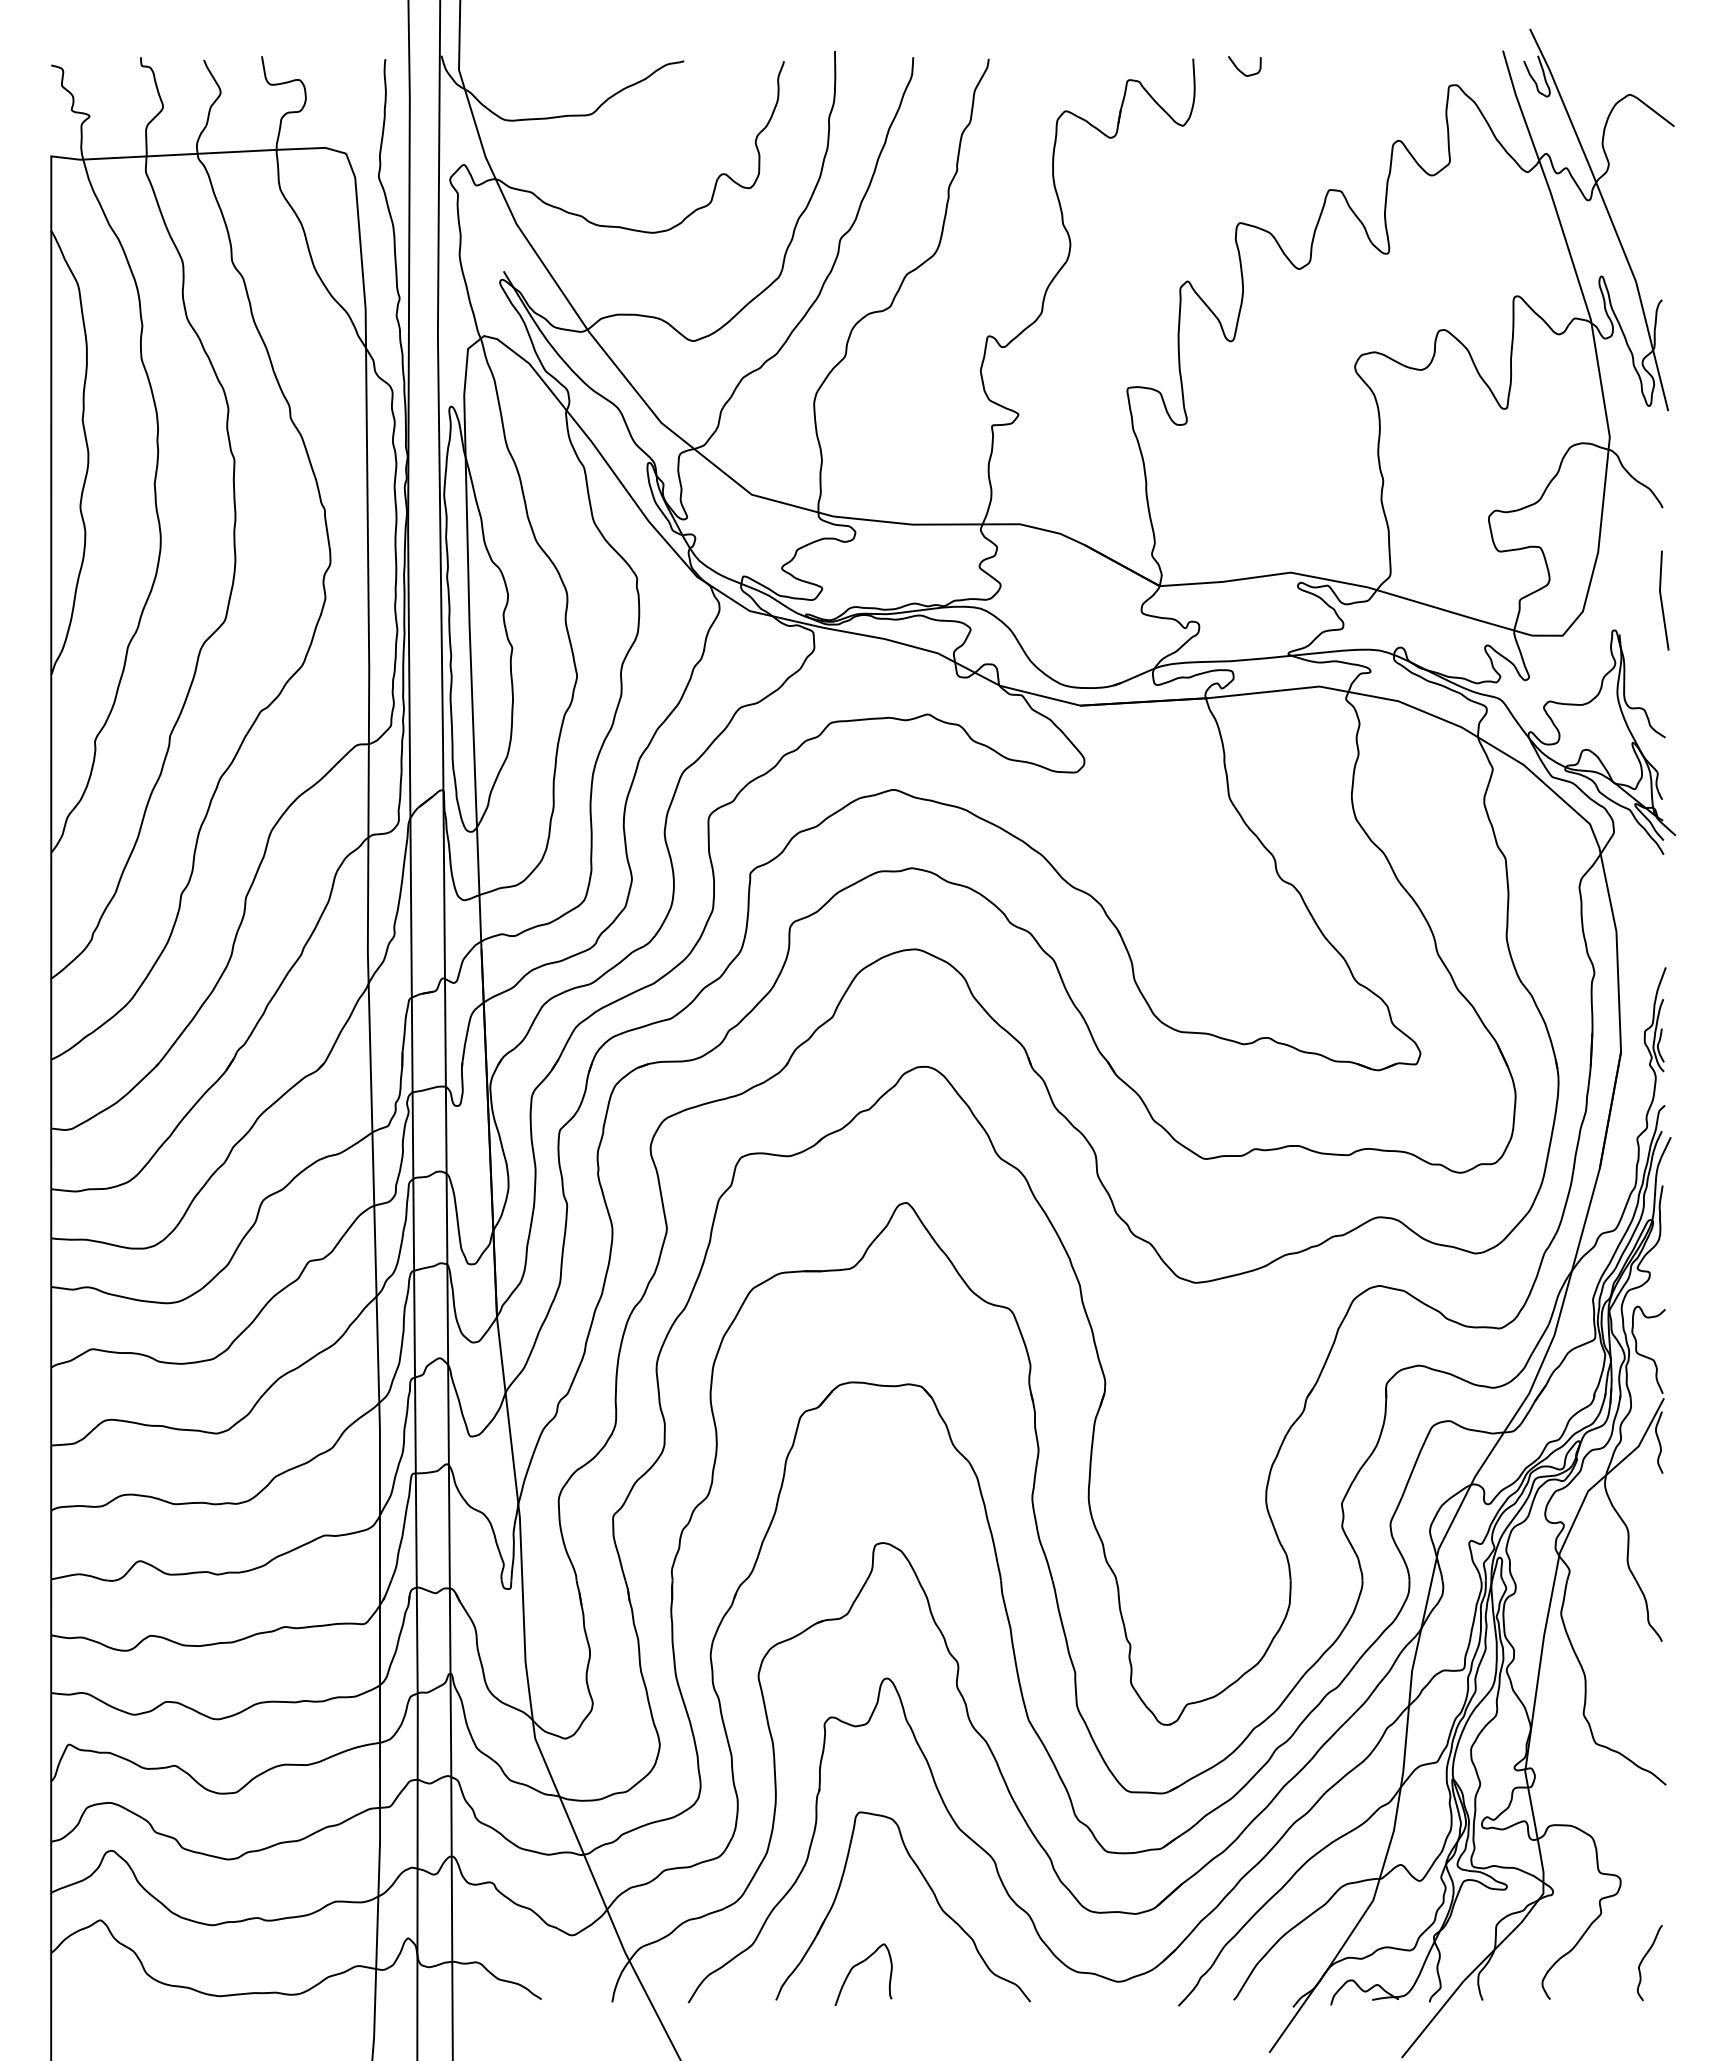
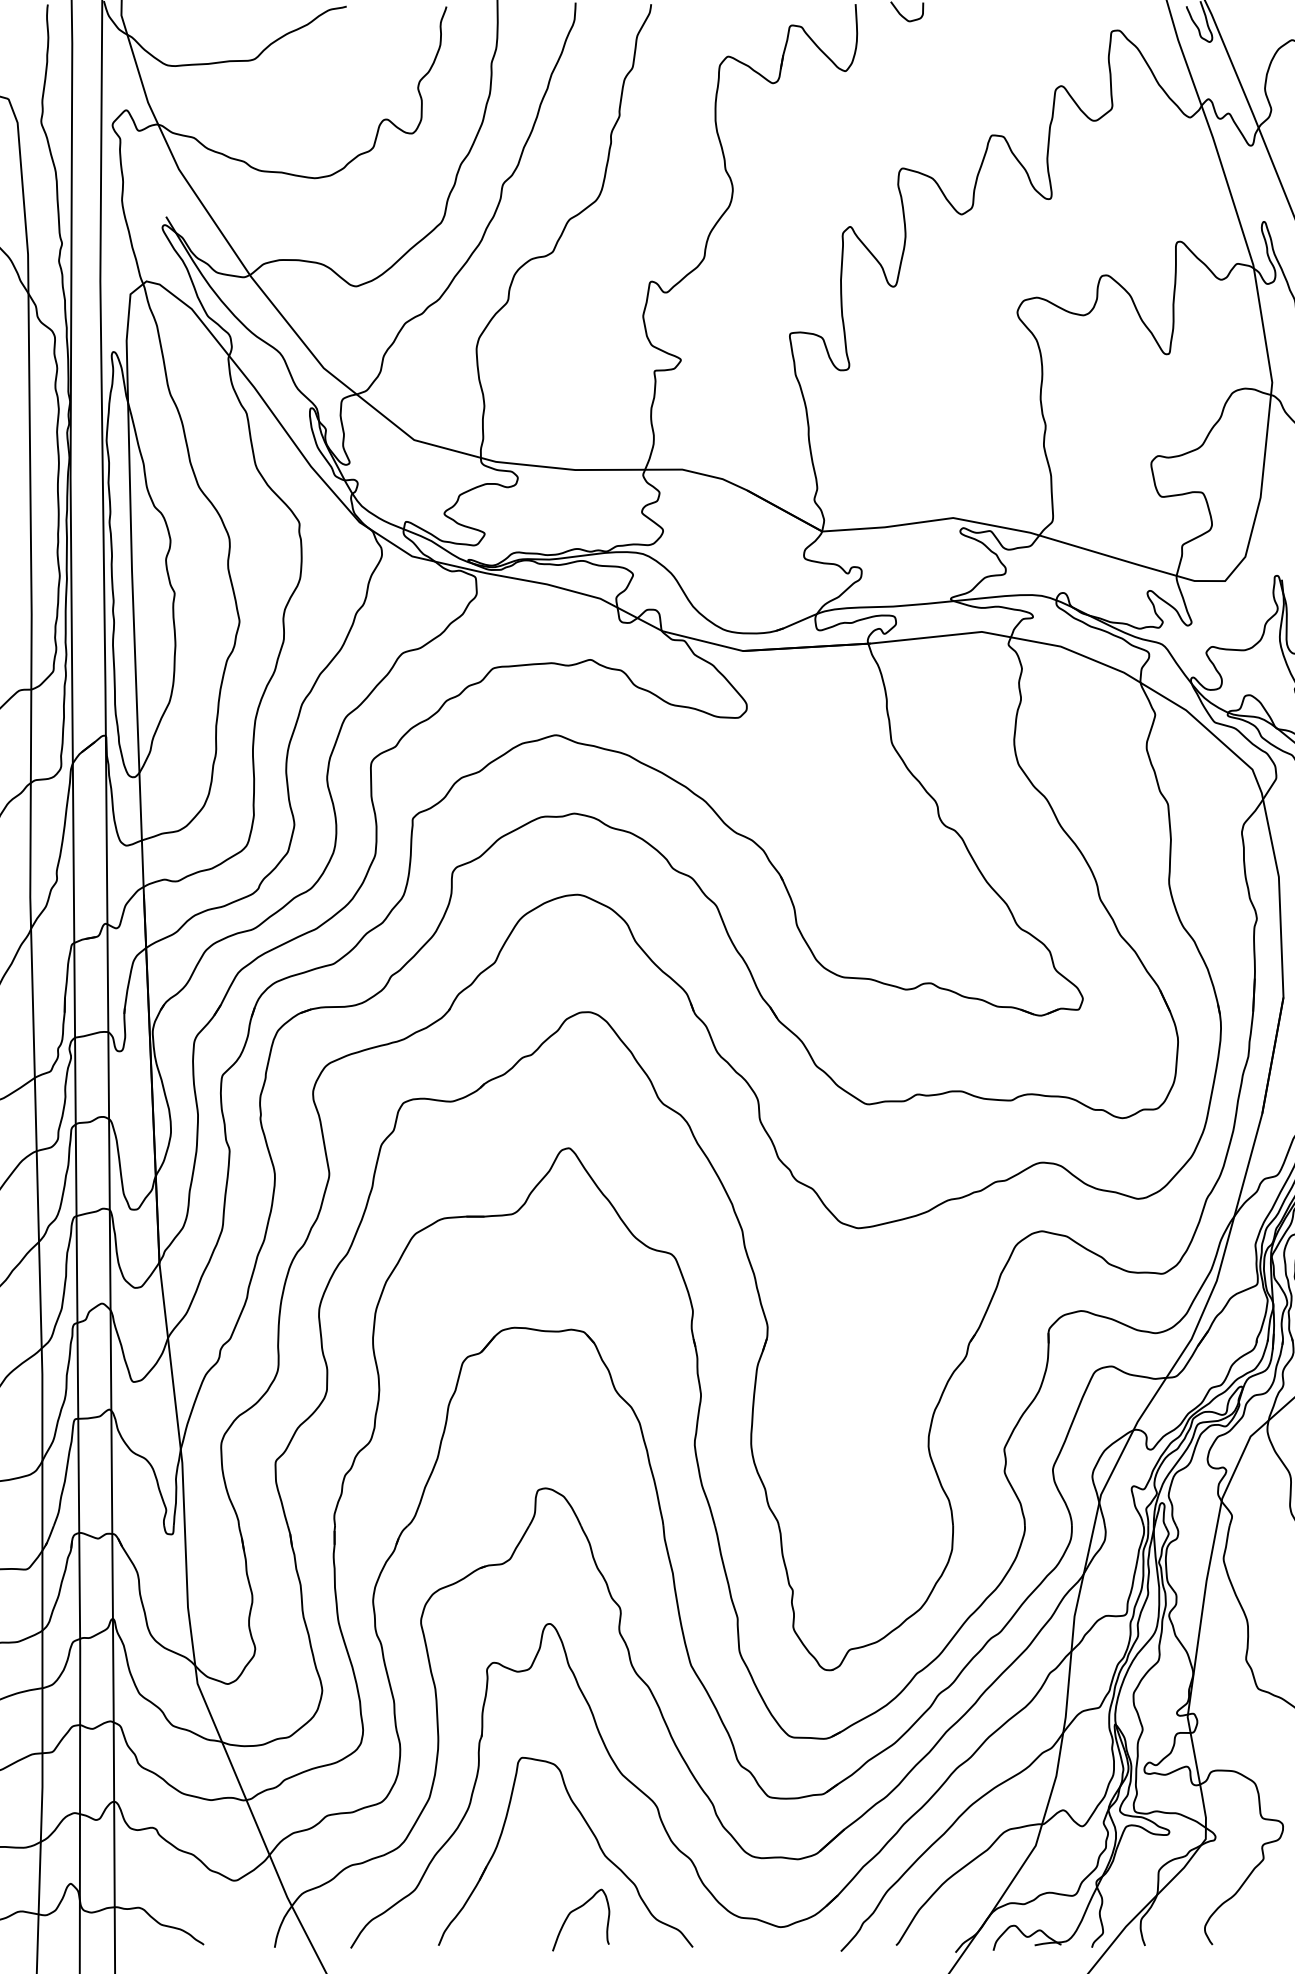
curve: (856, 1966) -> (573, 1911), moved

